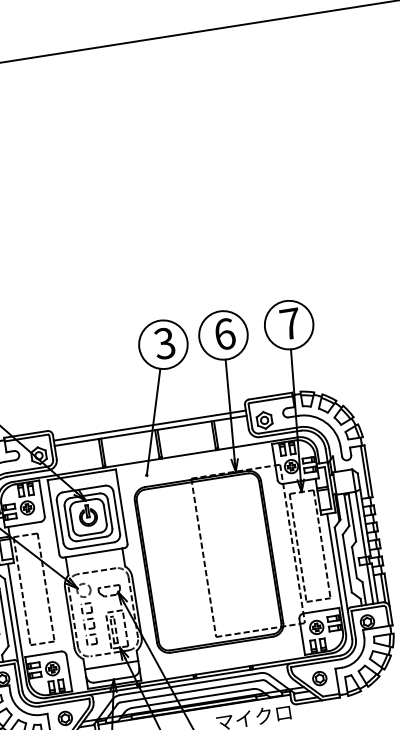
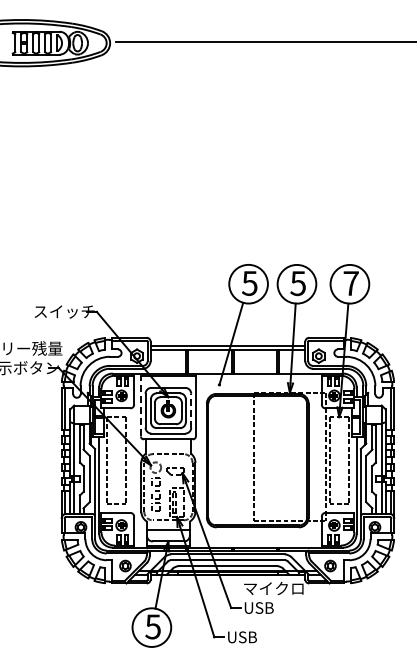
text: (225, 334) -> (298, 283), 6 -> 5
text: (164, 342) -> (249, 282), 3 -> 5
line: (117, 512) -> (191, 410), solid -> dashed
line: (53, 517) -> (140, 406), solid -> dashed

